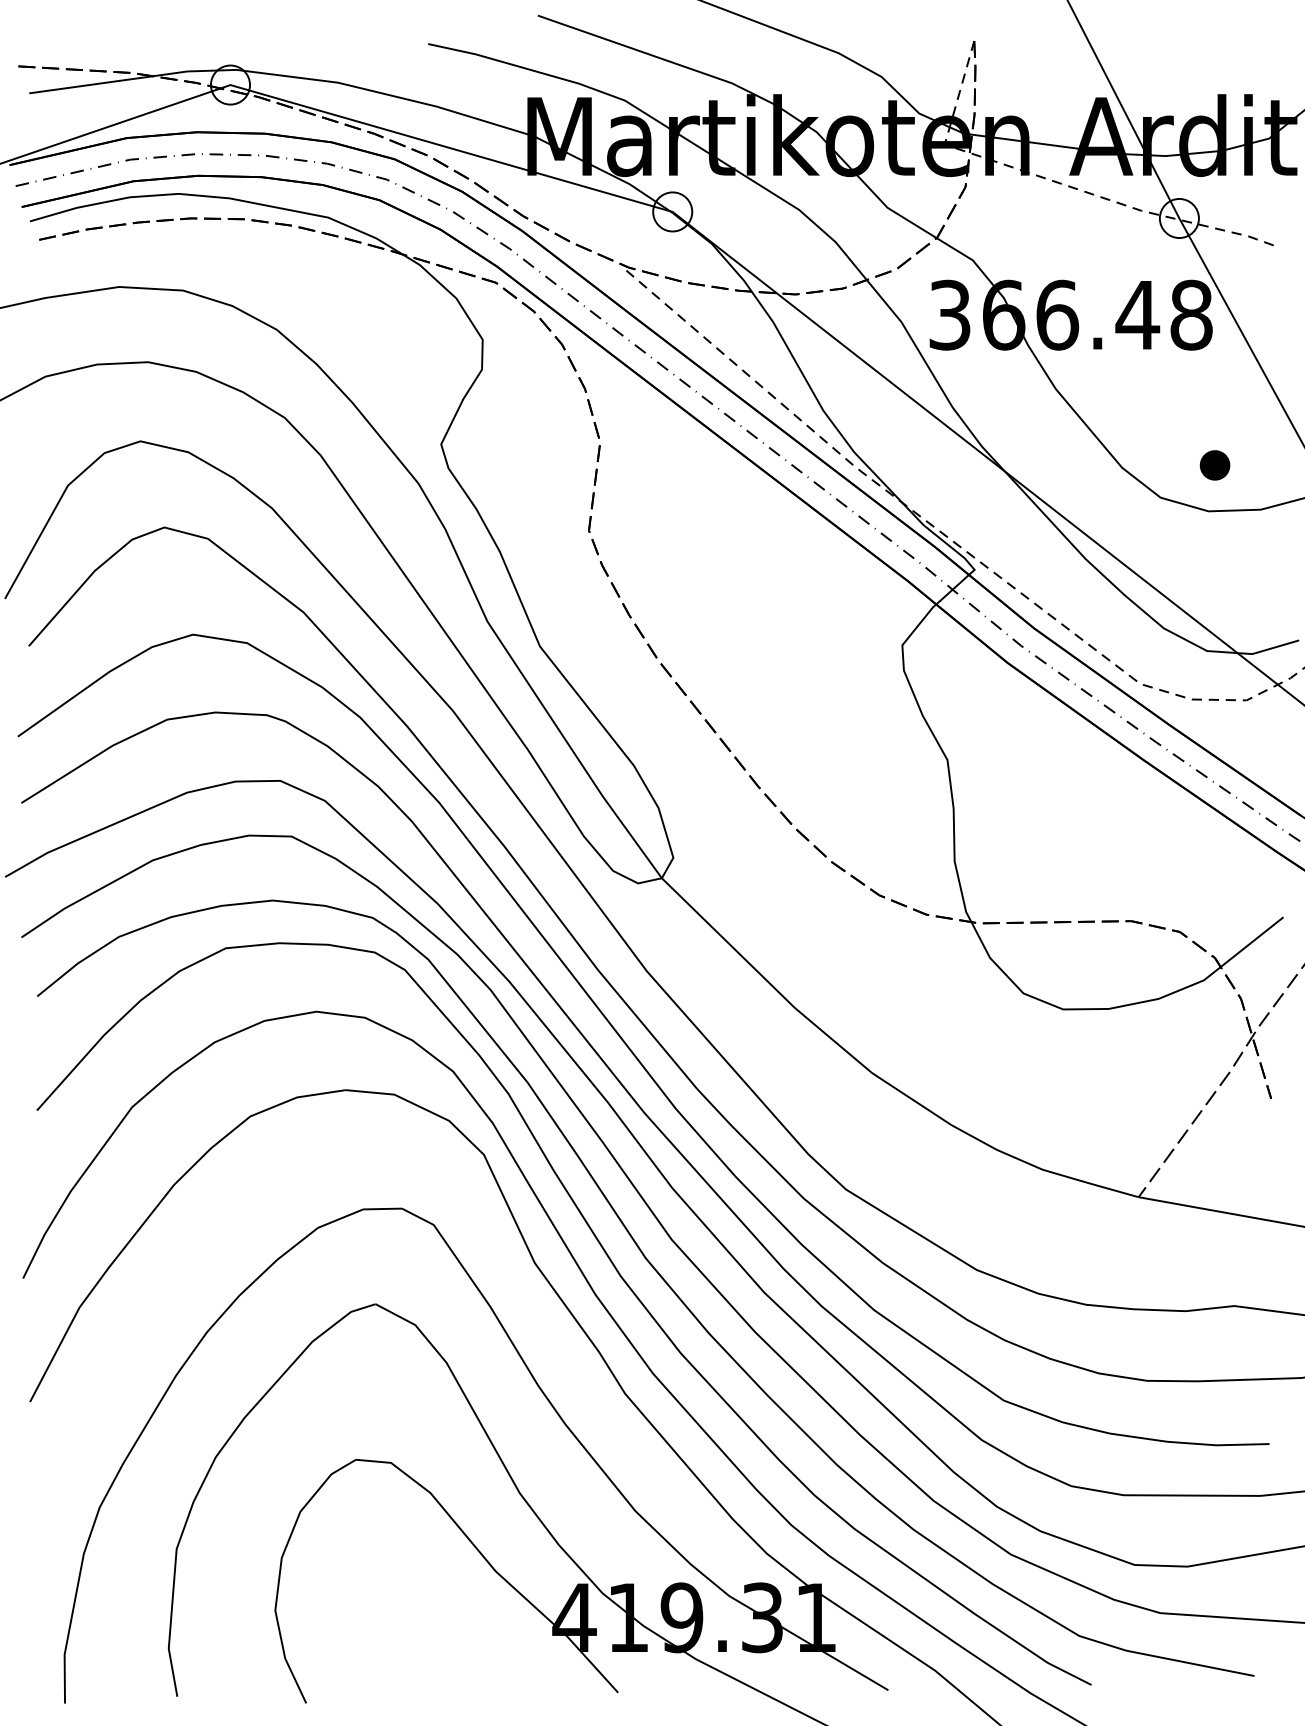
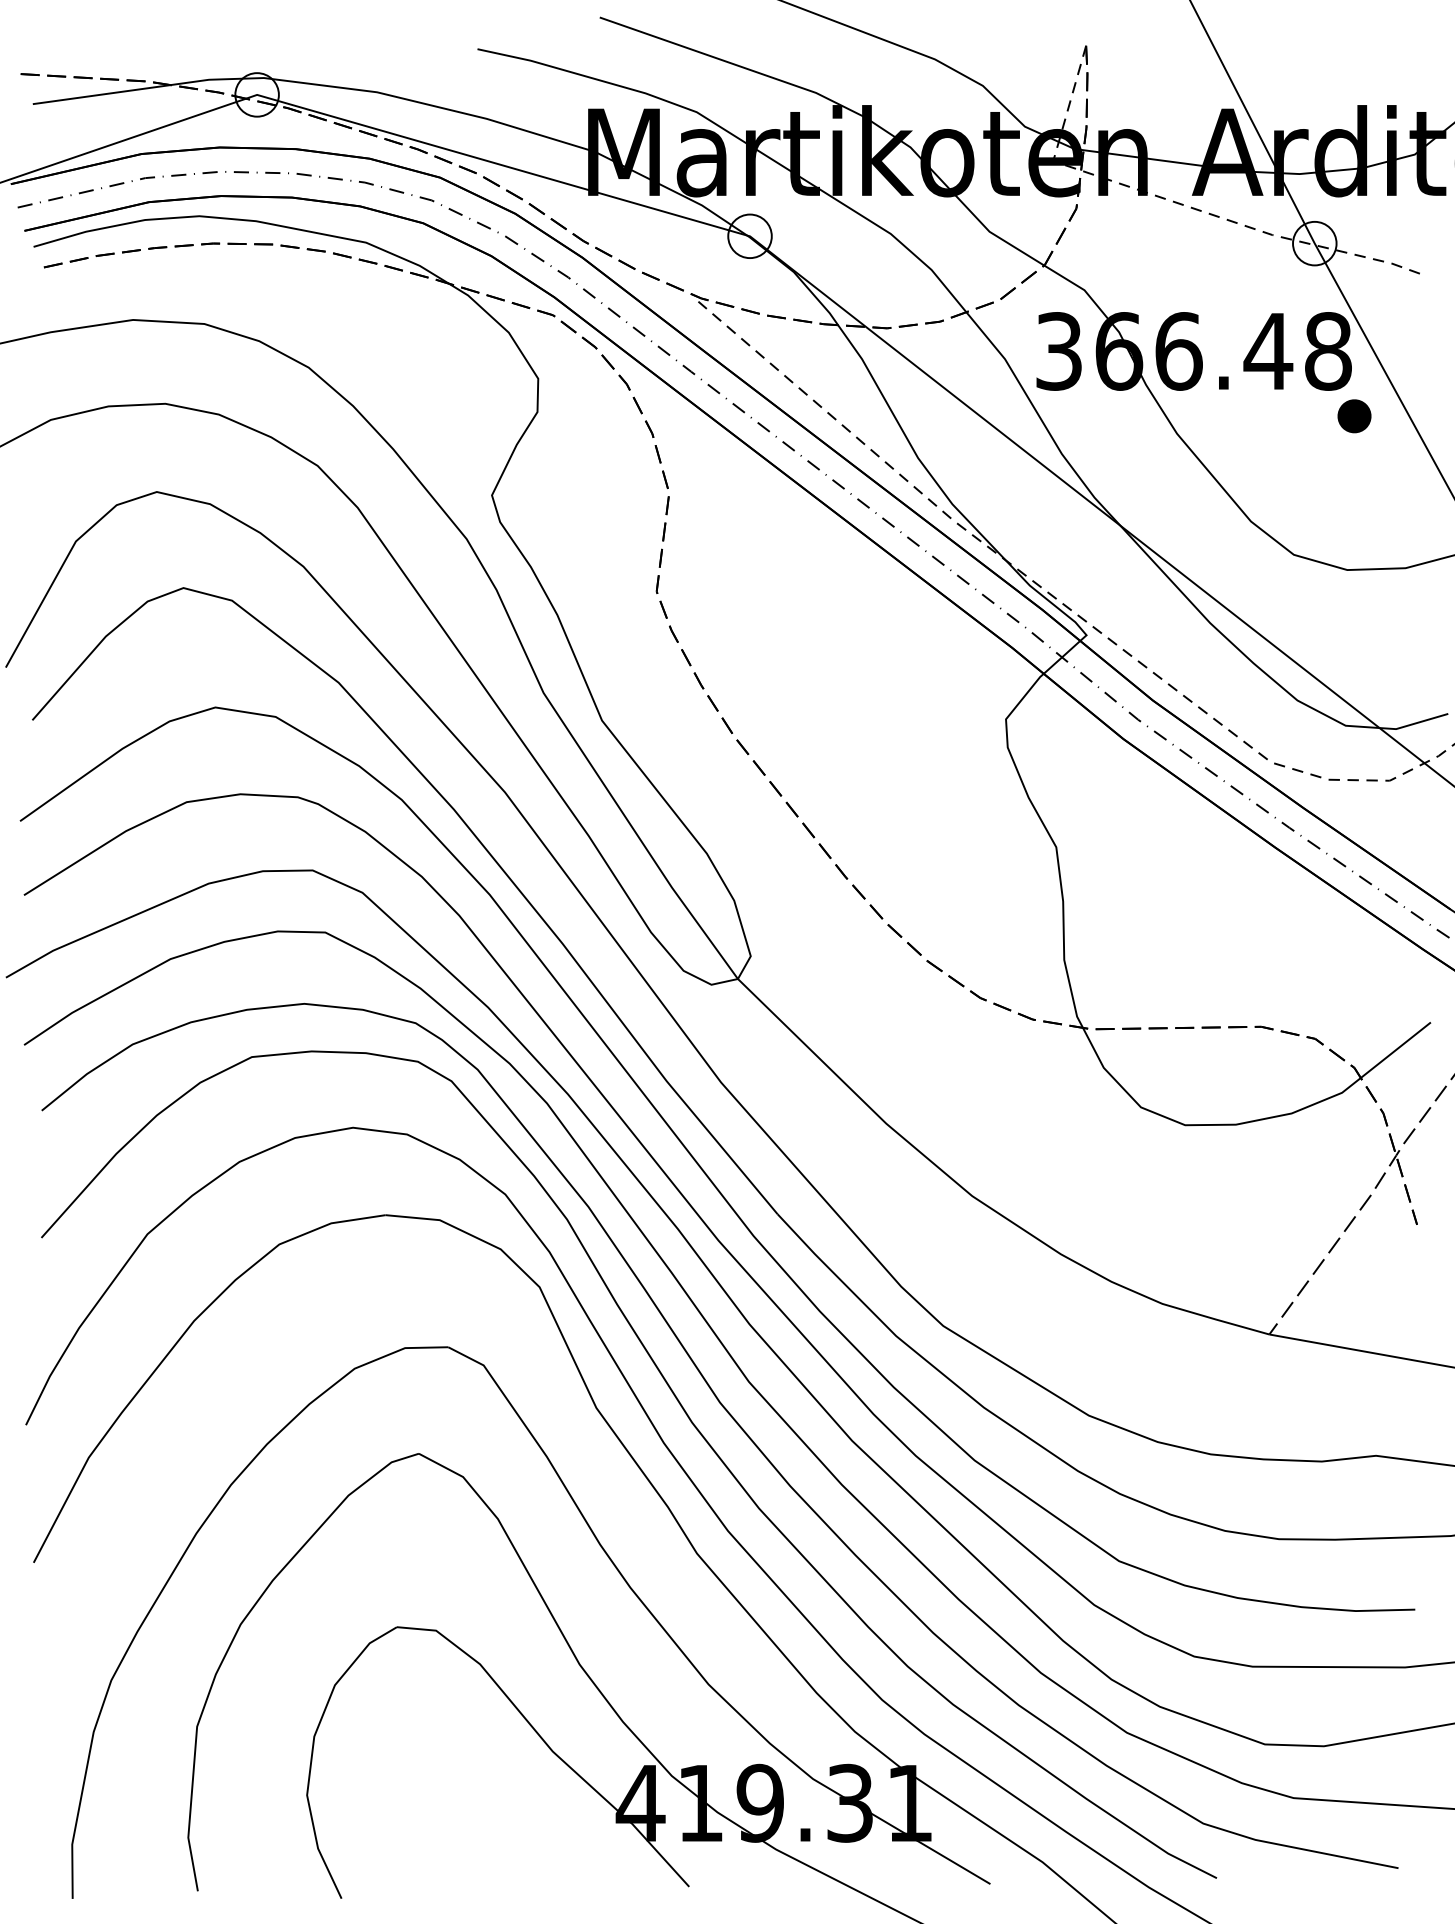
part: (1214, 465) -> (1353, 416), moved

